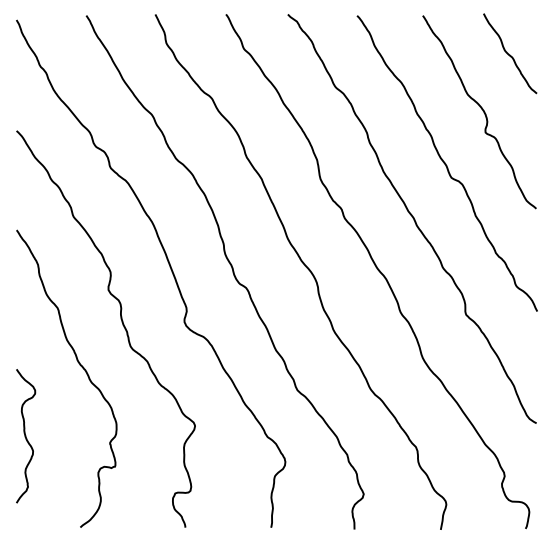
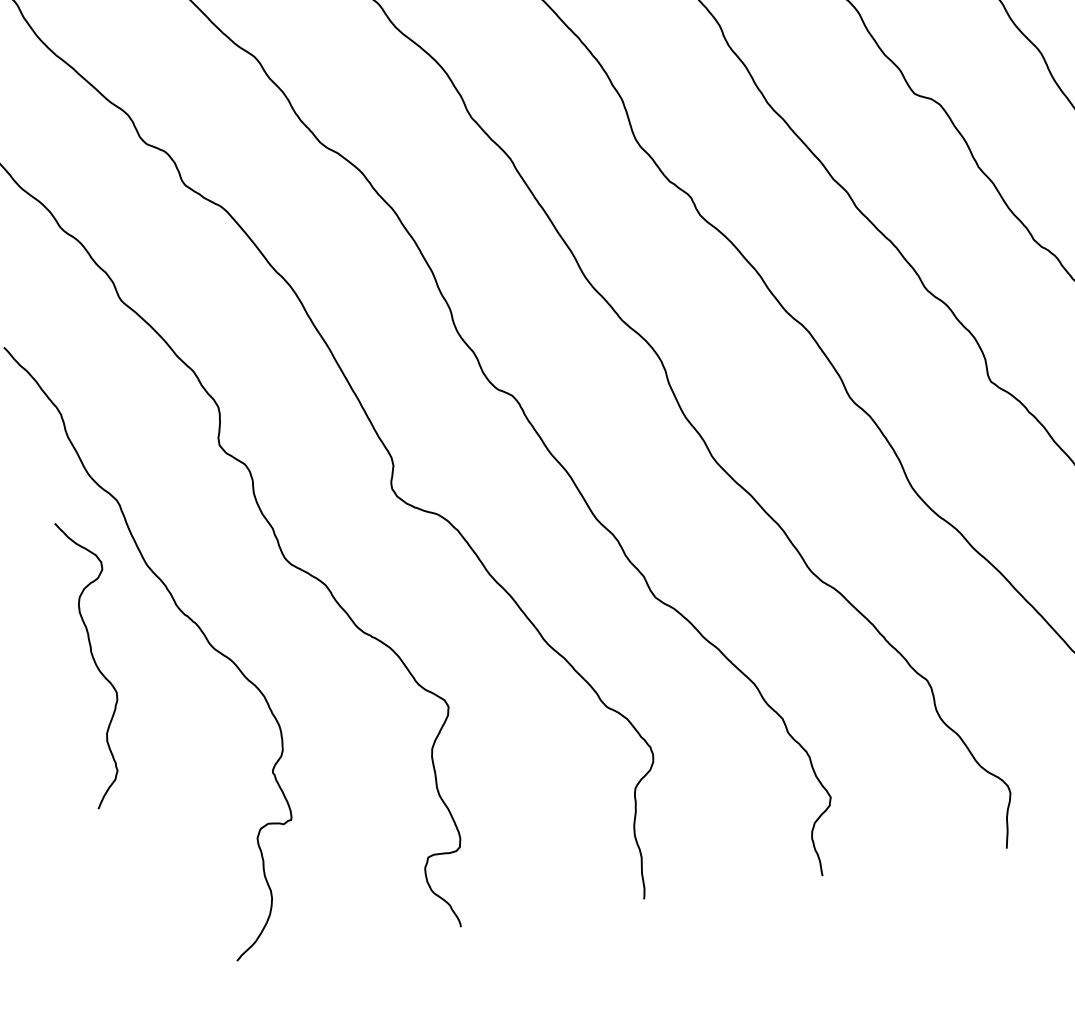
curve: (26, 436) -> (97, 663), moved

